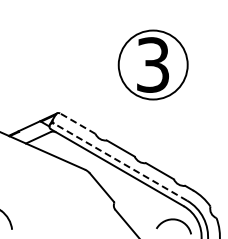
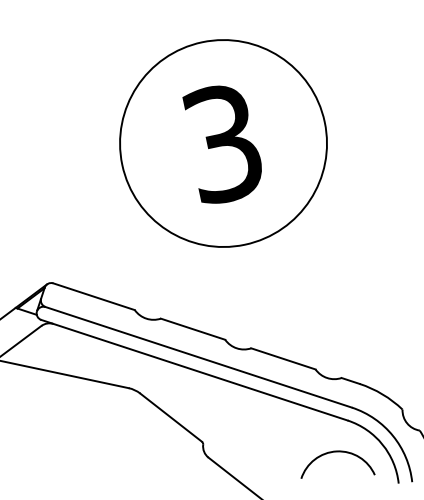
circle: (152, 64) -> (221, 142), size x1.43
line: (77, 123) -> (93, 296), dashed -> solid
line: (120, 162) -> (198, 358), dashed -> solid

